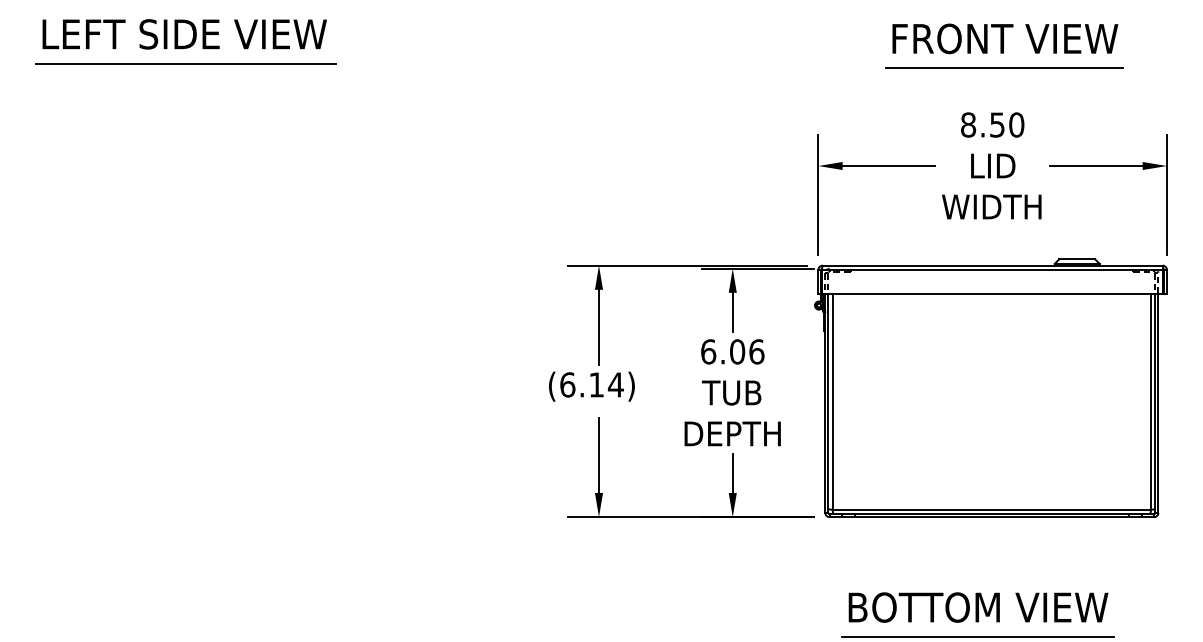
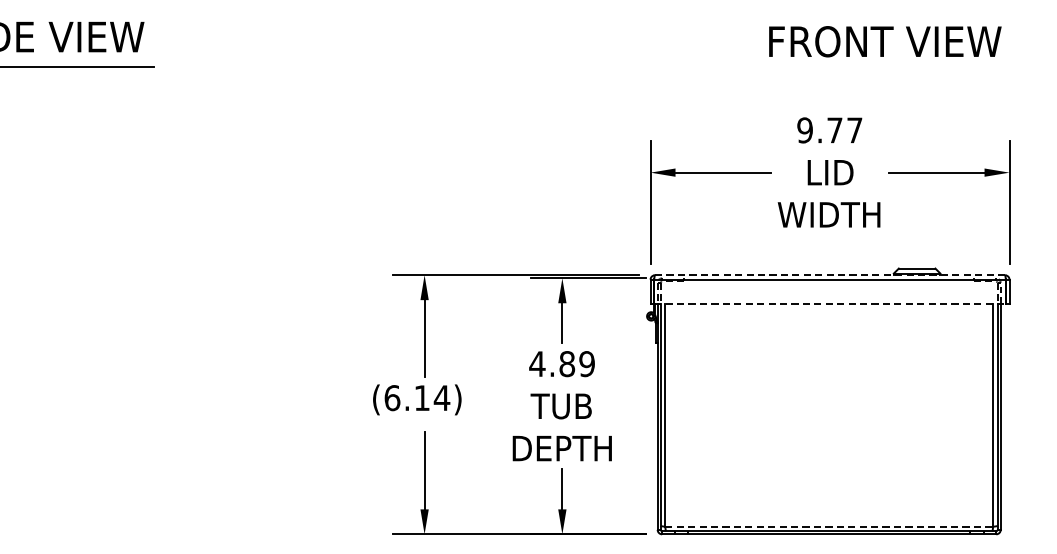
text: (1005, 38) -> (885, 41), moved
line: (1004, 68) -> (842, 72), removed
text: (992, 124) -> (829, 129), 8.50 -> 9.77
line: (992, 265) -> (829, 275), solid -> dashed
line: (992, 293) -> (829, 303), solid -> dashed
text: (732, 351) -> (562, 363), 6.06 -> 4.89
line: (992, 509) -> (829, 526), solid -> dashed

